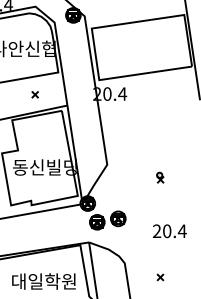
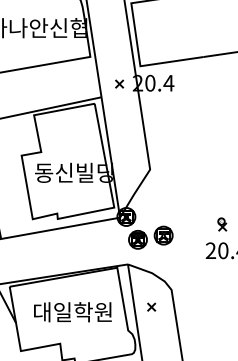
part: (34, 94) -> (118, 83), moved
part: (160, 177) -> (222, 224), moved
part: (160, 277) -> (151, 307), moved

